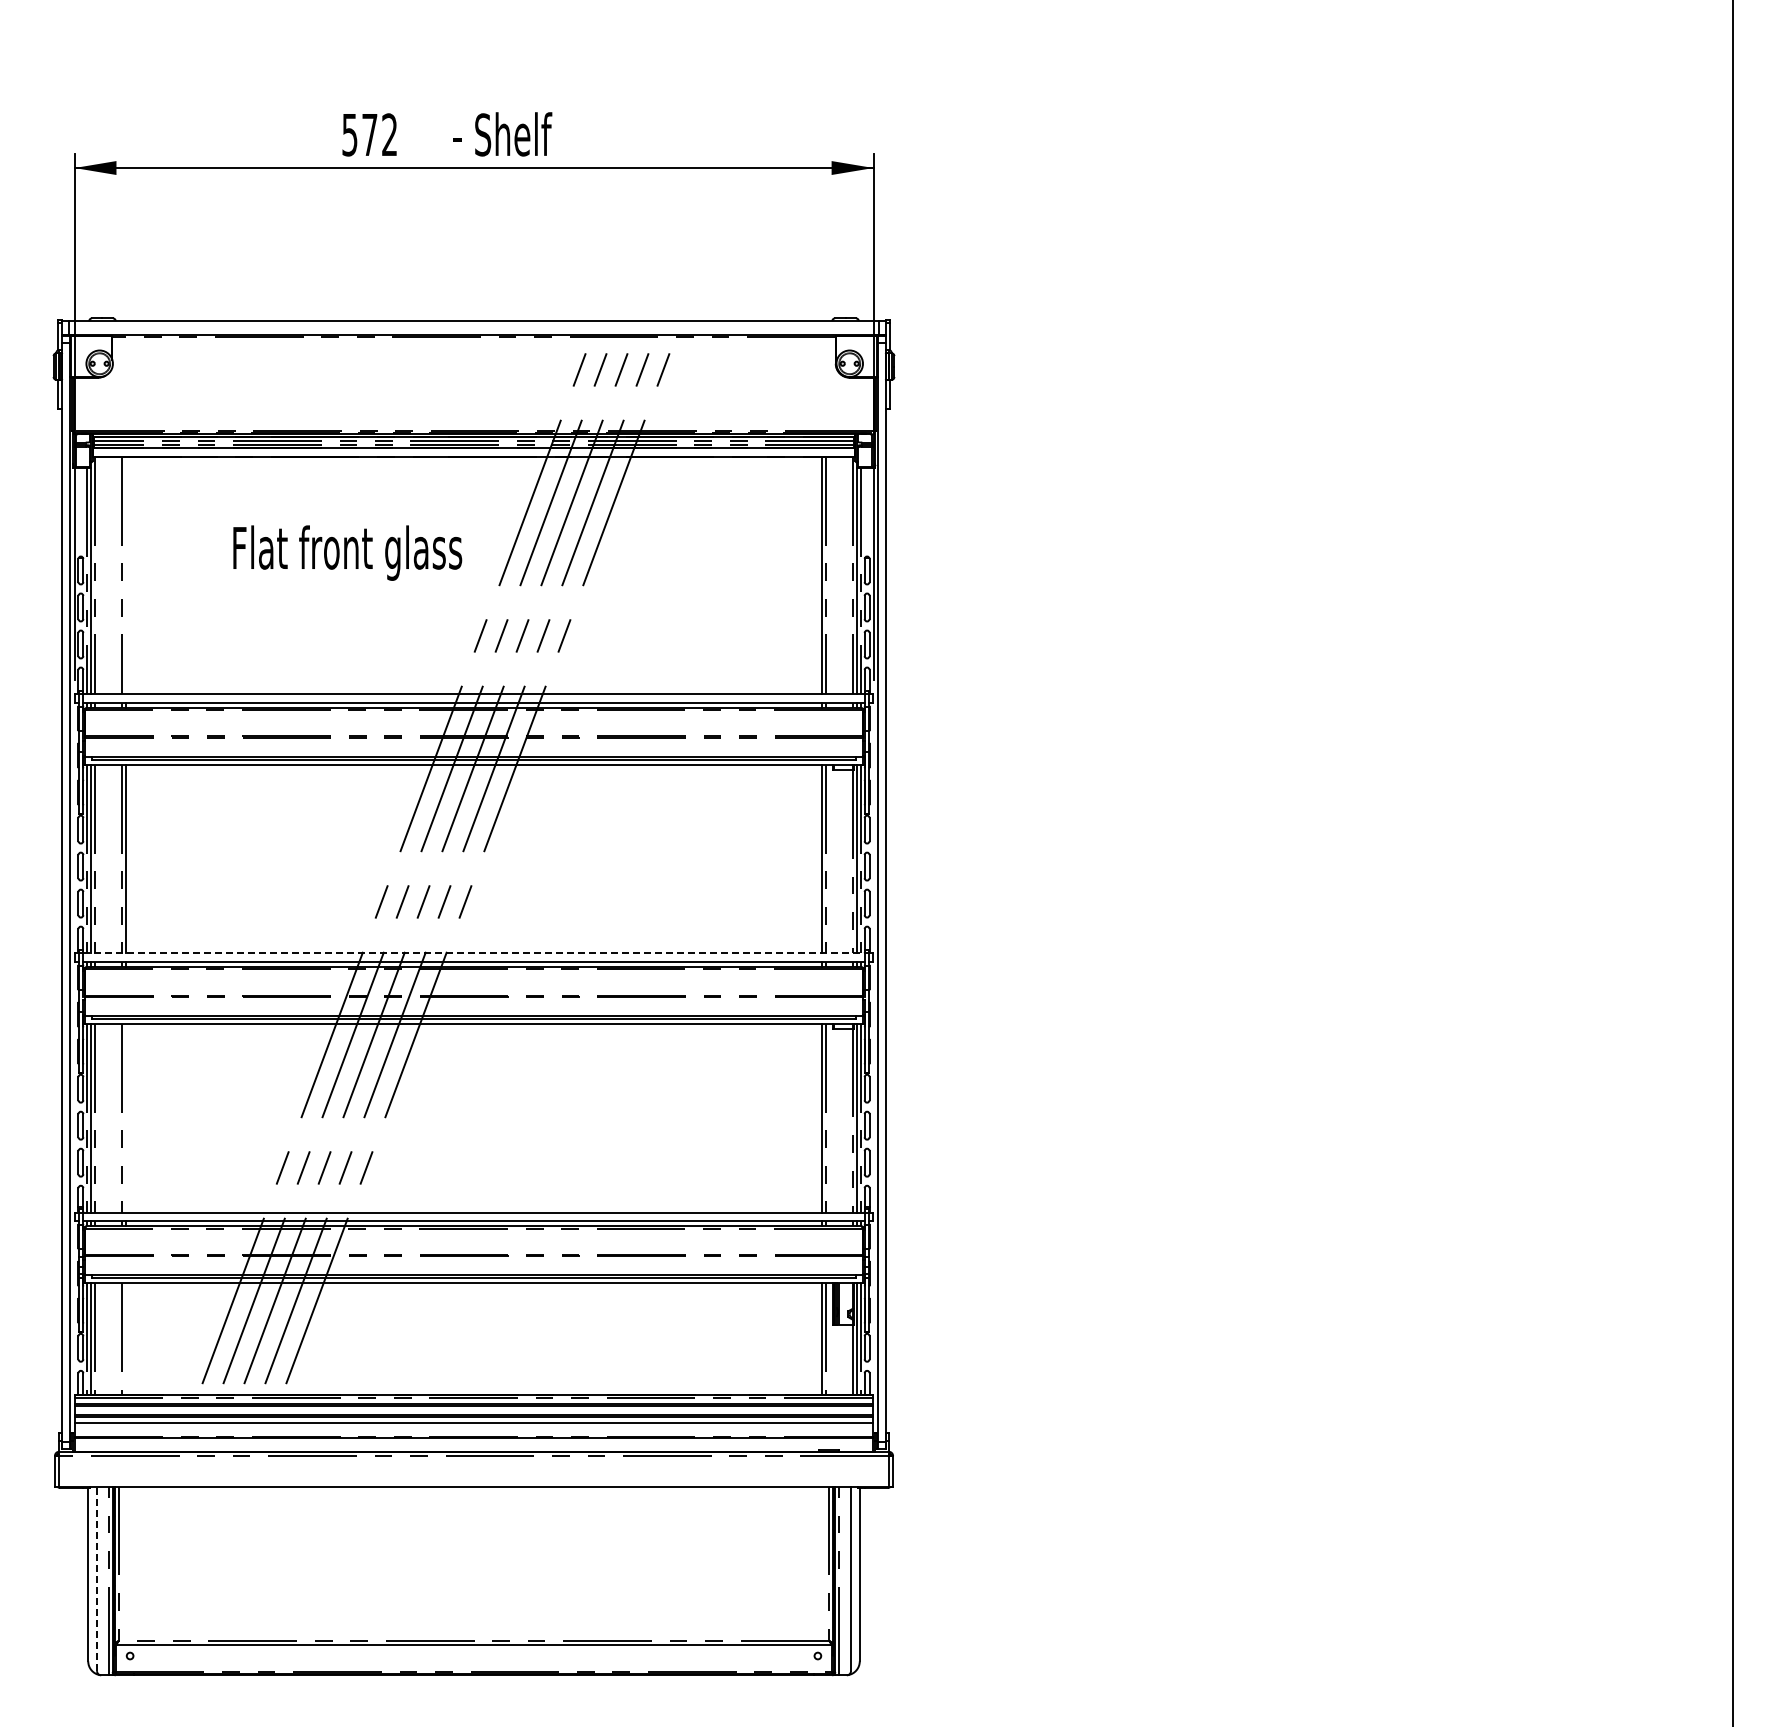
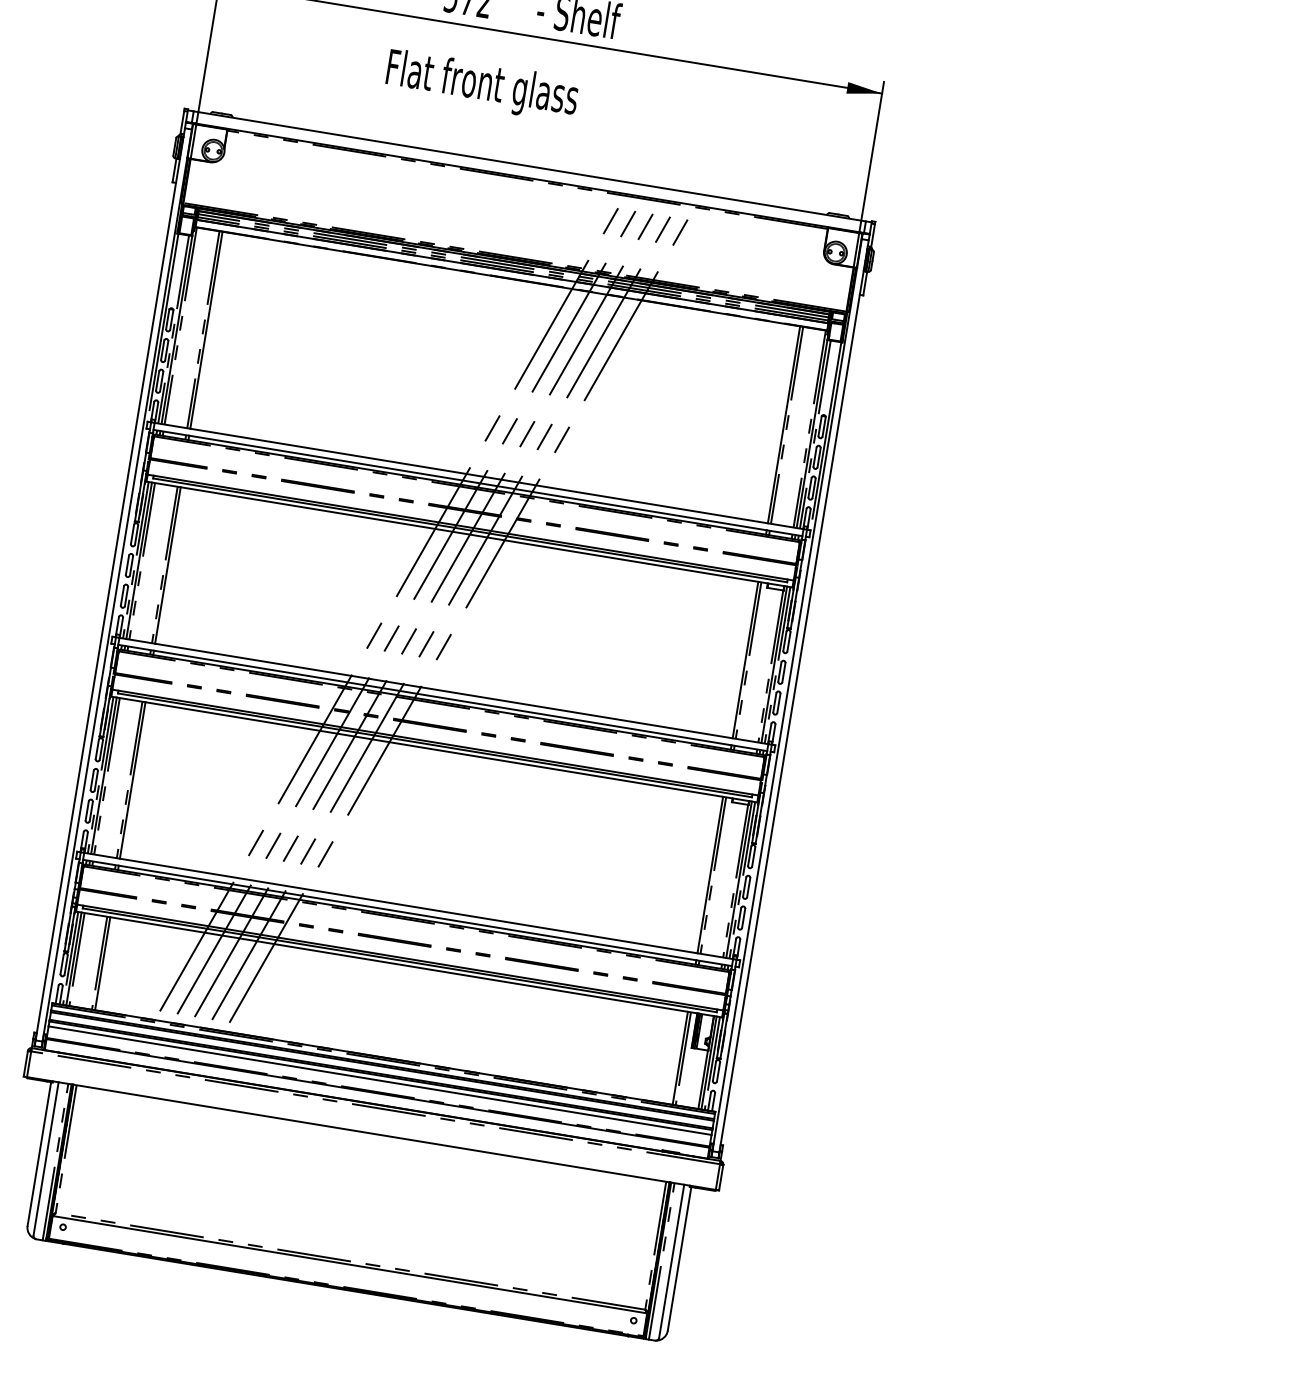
text: (347, 552) -> (482, 85), moved
line: (125, 575) -> (206, 330), added
line: (474, 953) -> (444, 691), dashed -> solid
line: (125, 1118) -> (132, 780), added
line: (125, 1339) -> (102, 963), added
line: (97, 1578) -> (46, 1158), dashed -> solid

